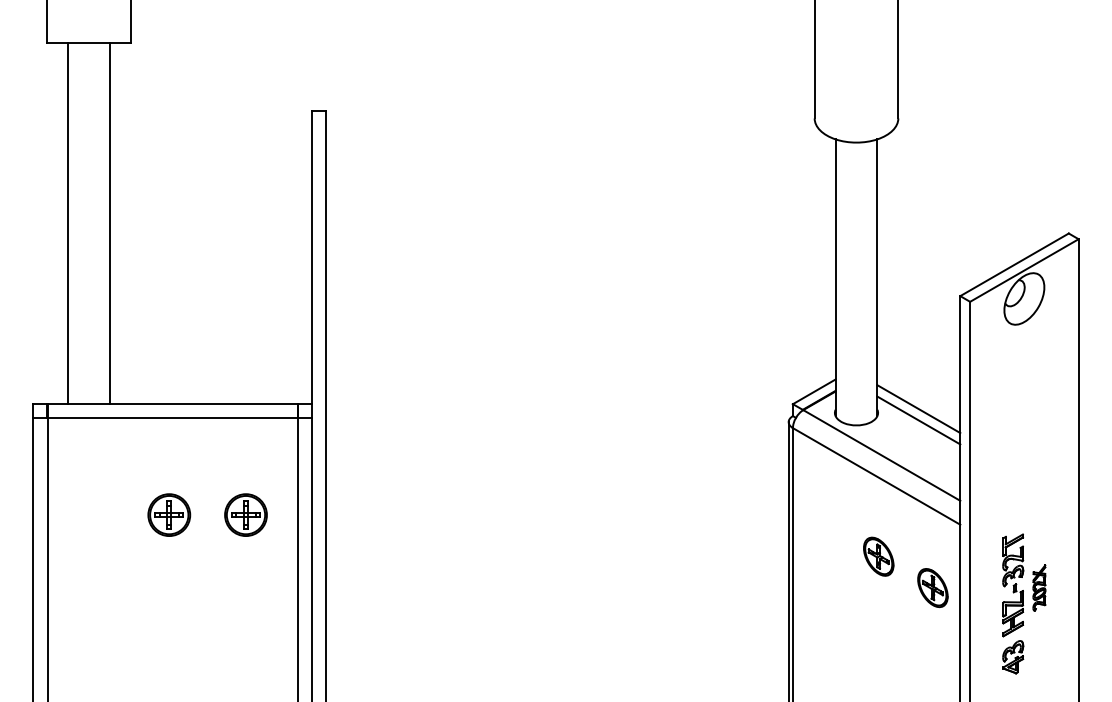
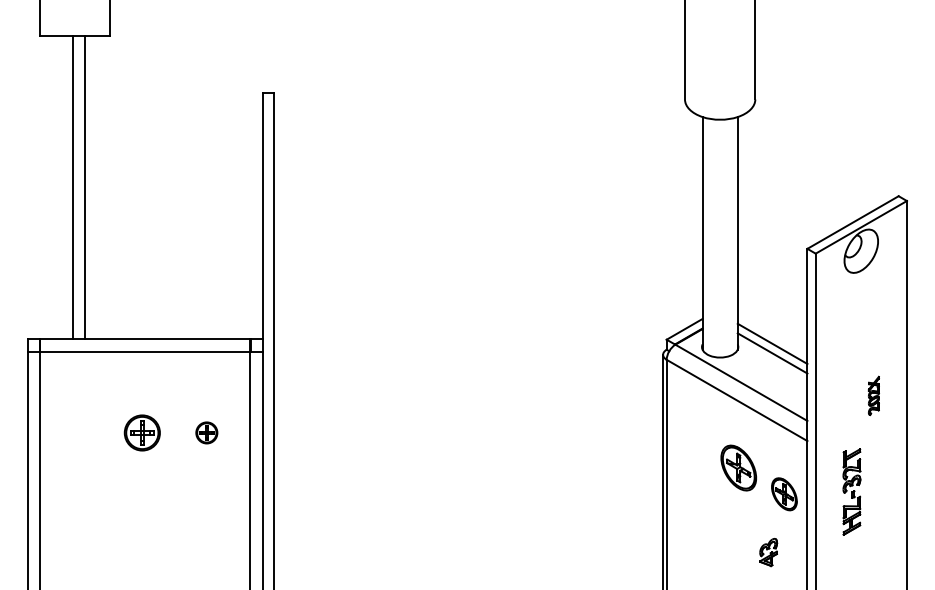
line: (68, 222) -> (85, 186), moved
line: (110, 222) -> (73, 186), moved
part: (245, 514) -> (206, 432), size x0.6
part: (878, 556) -> (738, 467), size x1.4
part: (1039, 587) -> (874, 395), moved
part: (1013, 657) -> (768, 552), moved

